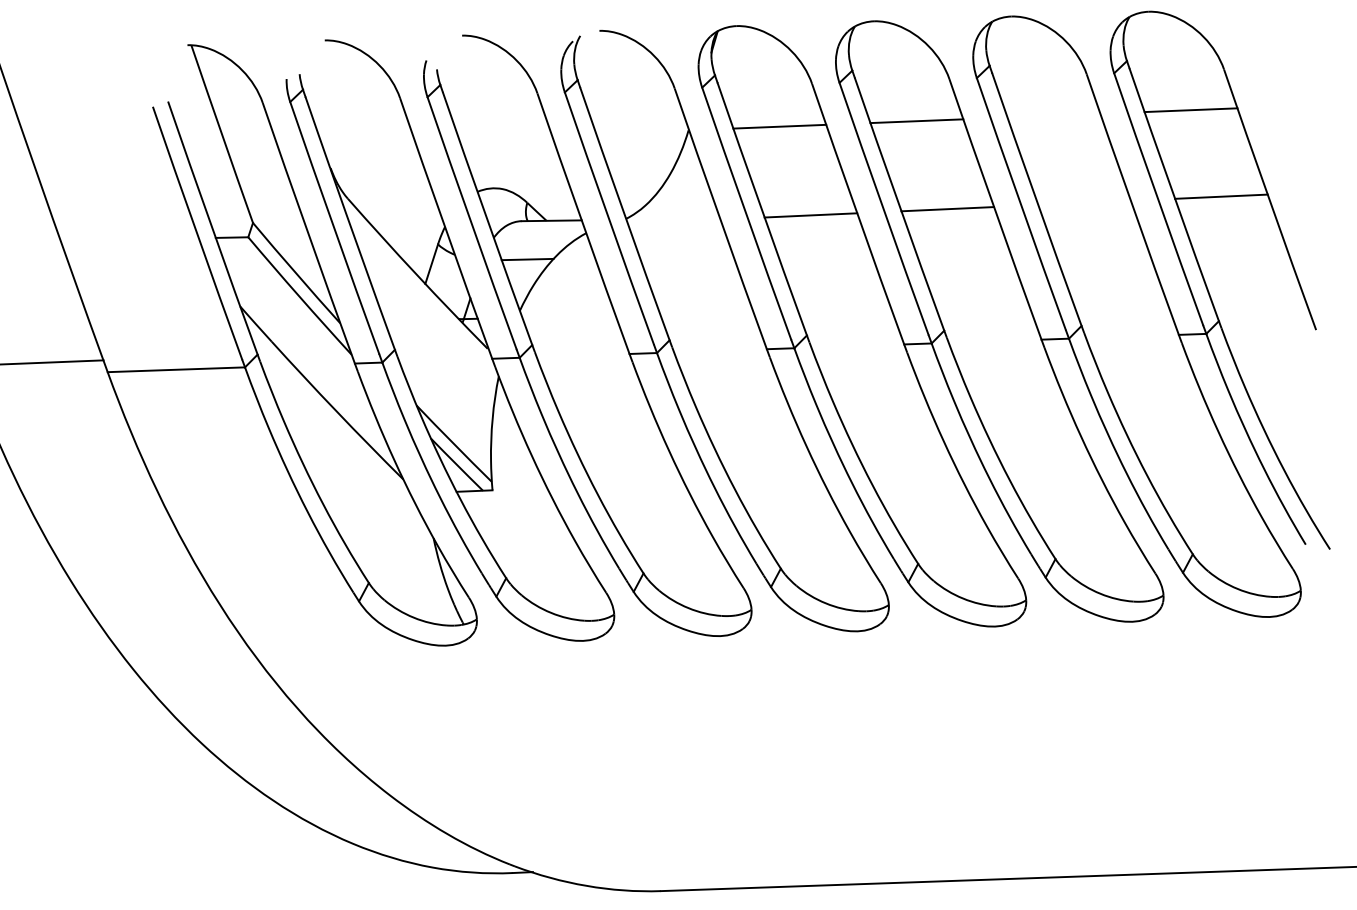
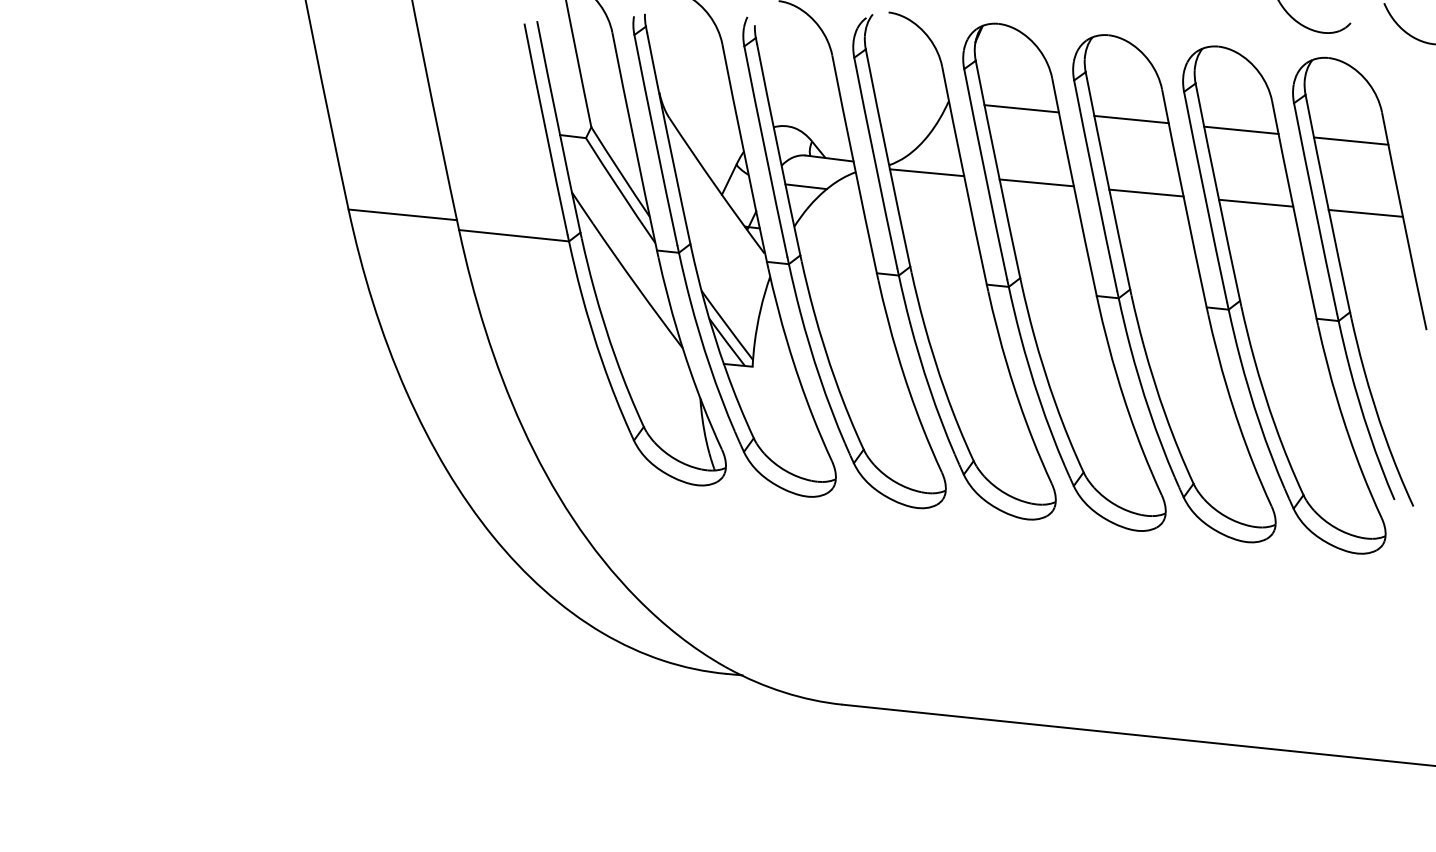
line: (1053, 114) -> (1241, 129), added
line: (1083, 202) -> (1255, 202), added
line: (673, 221) -> (926, 172), added

